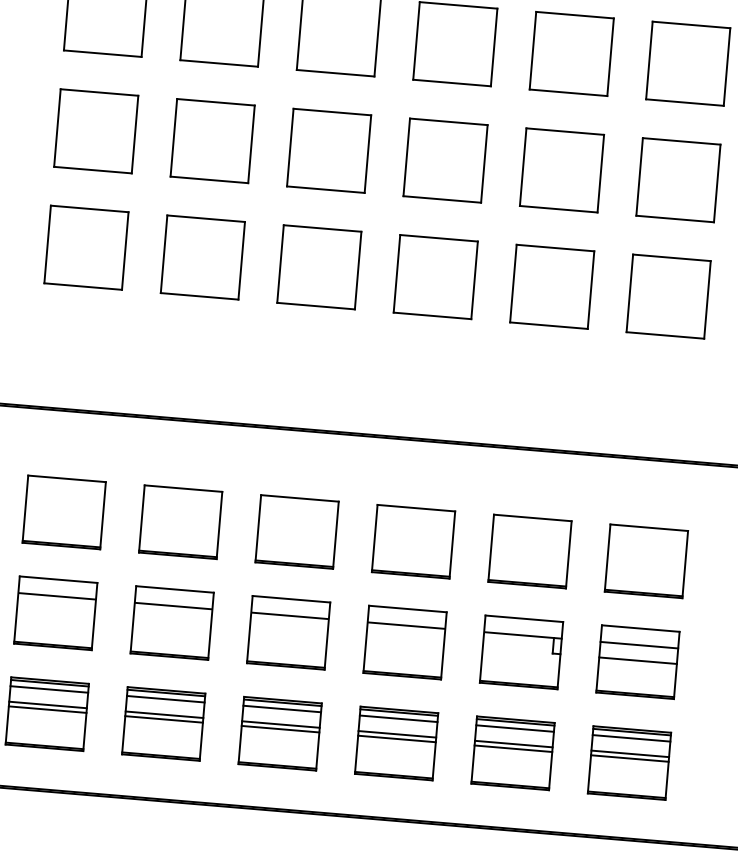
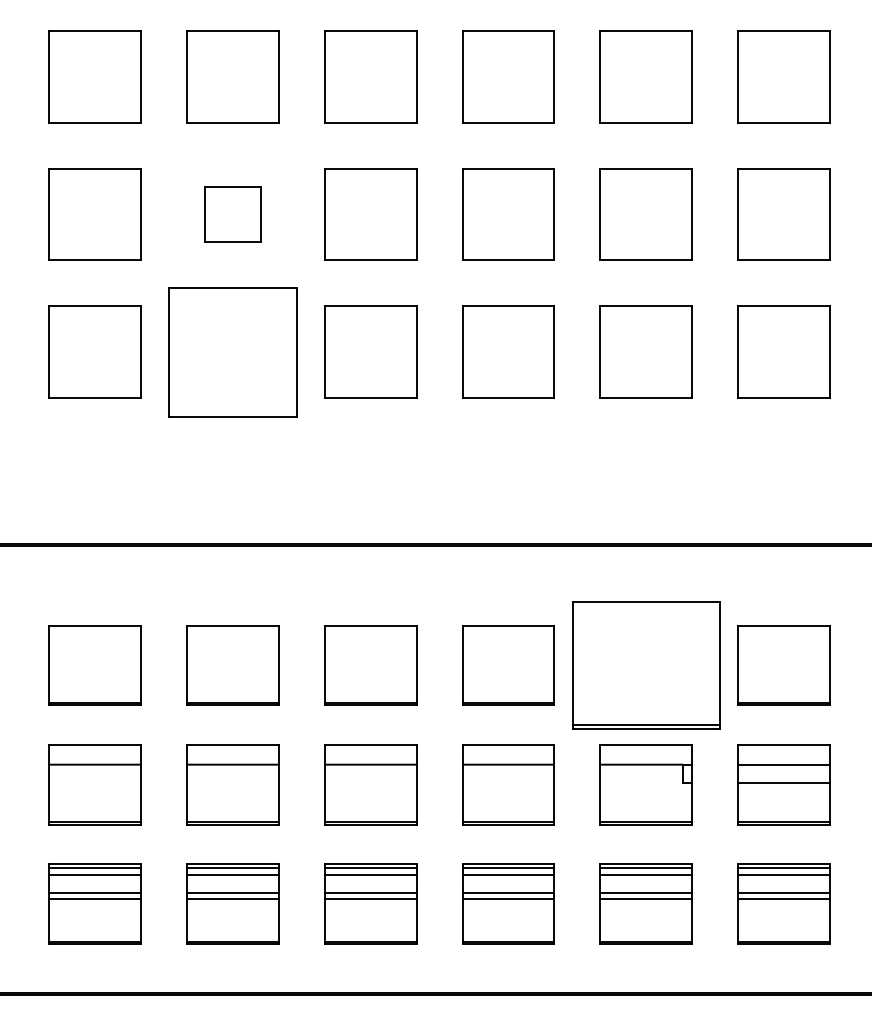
part: (212, 141) -> (232, 214), size x0.6
part: (202, 256) -> (232, 351), size x1.4
part: (529, 551) -> (645, 665), size x1.6

